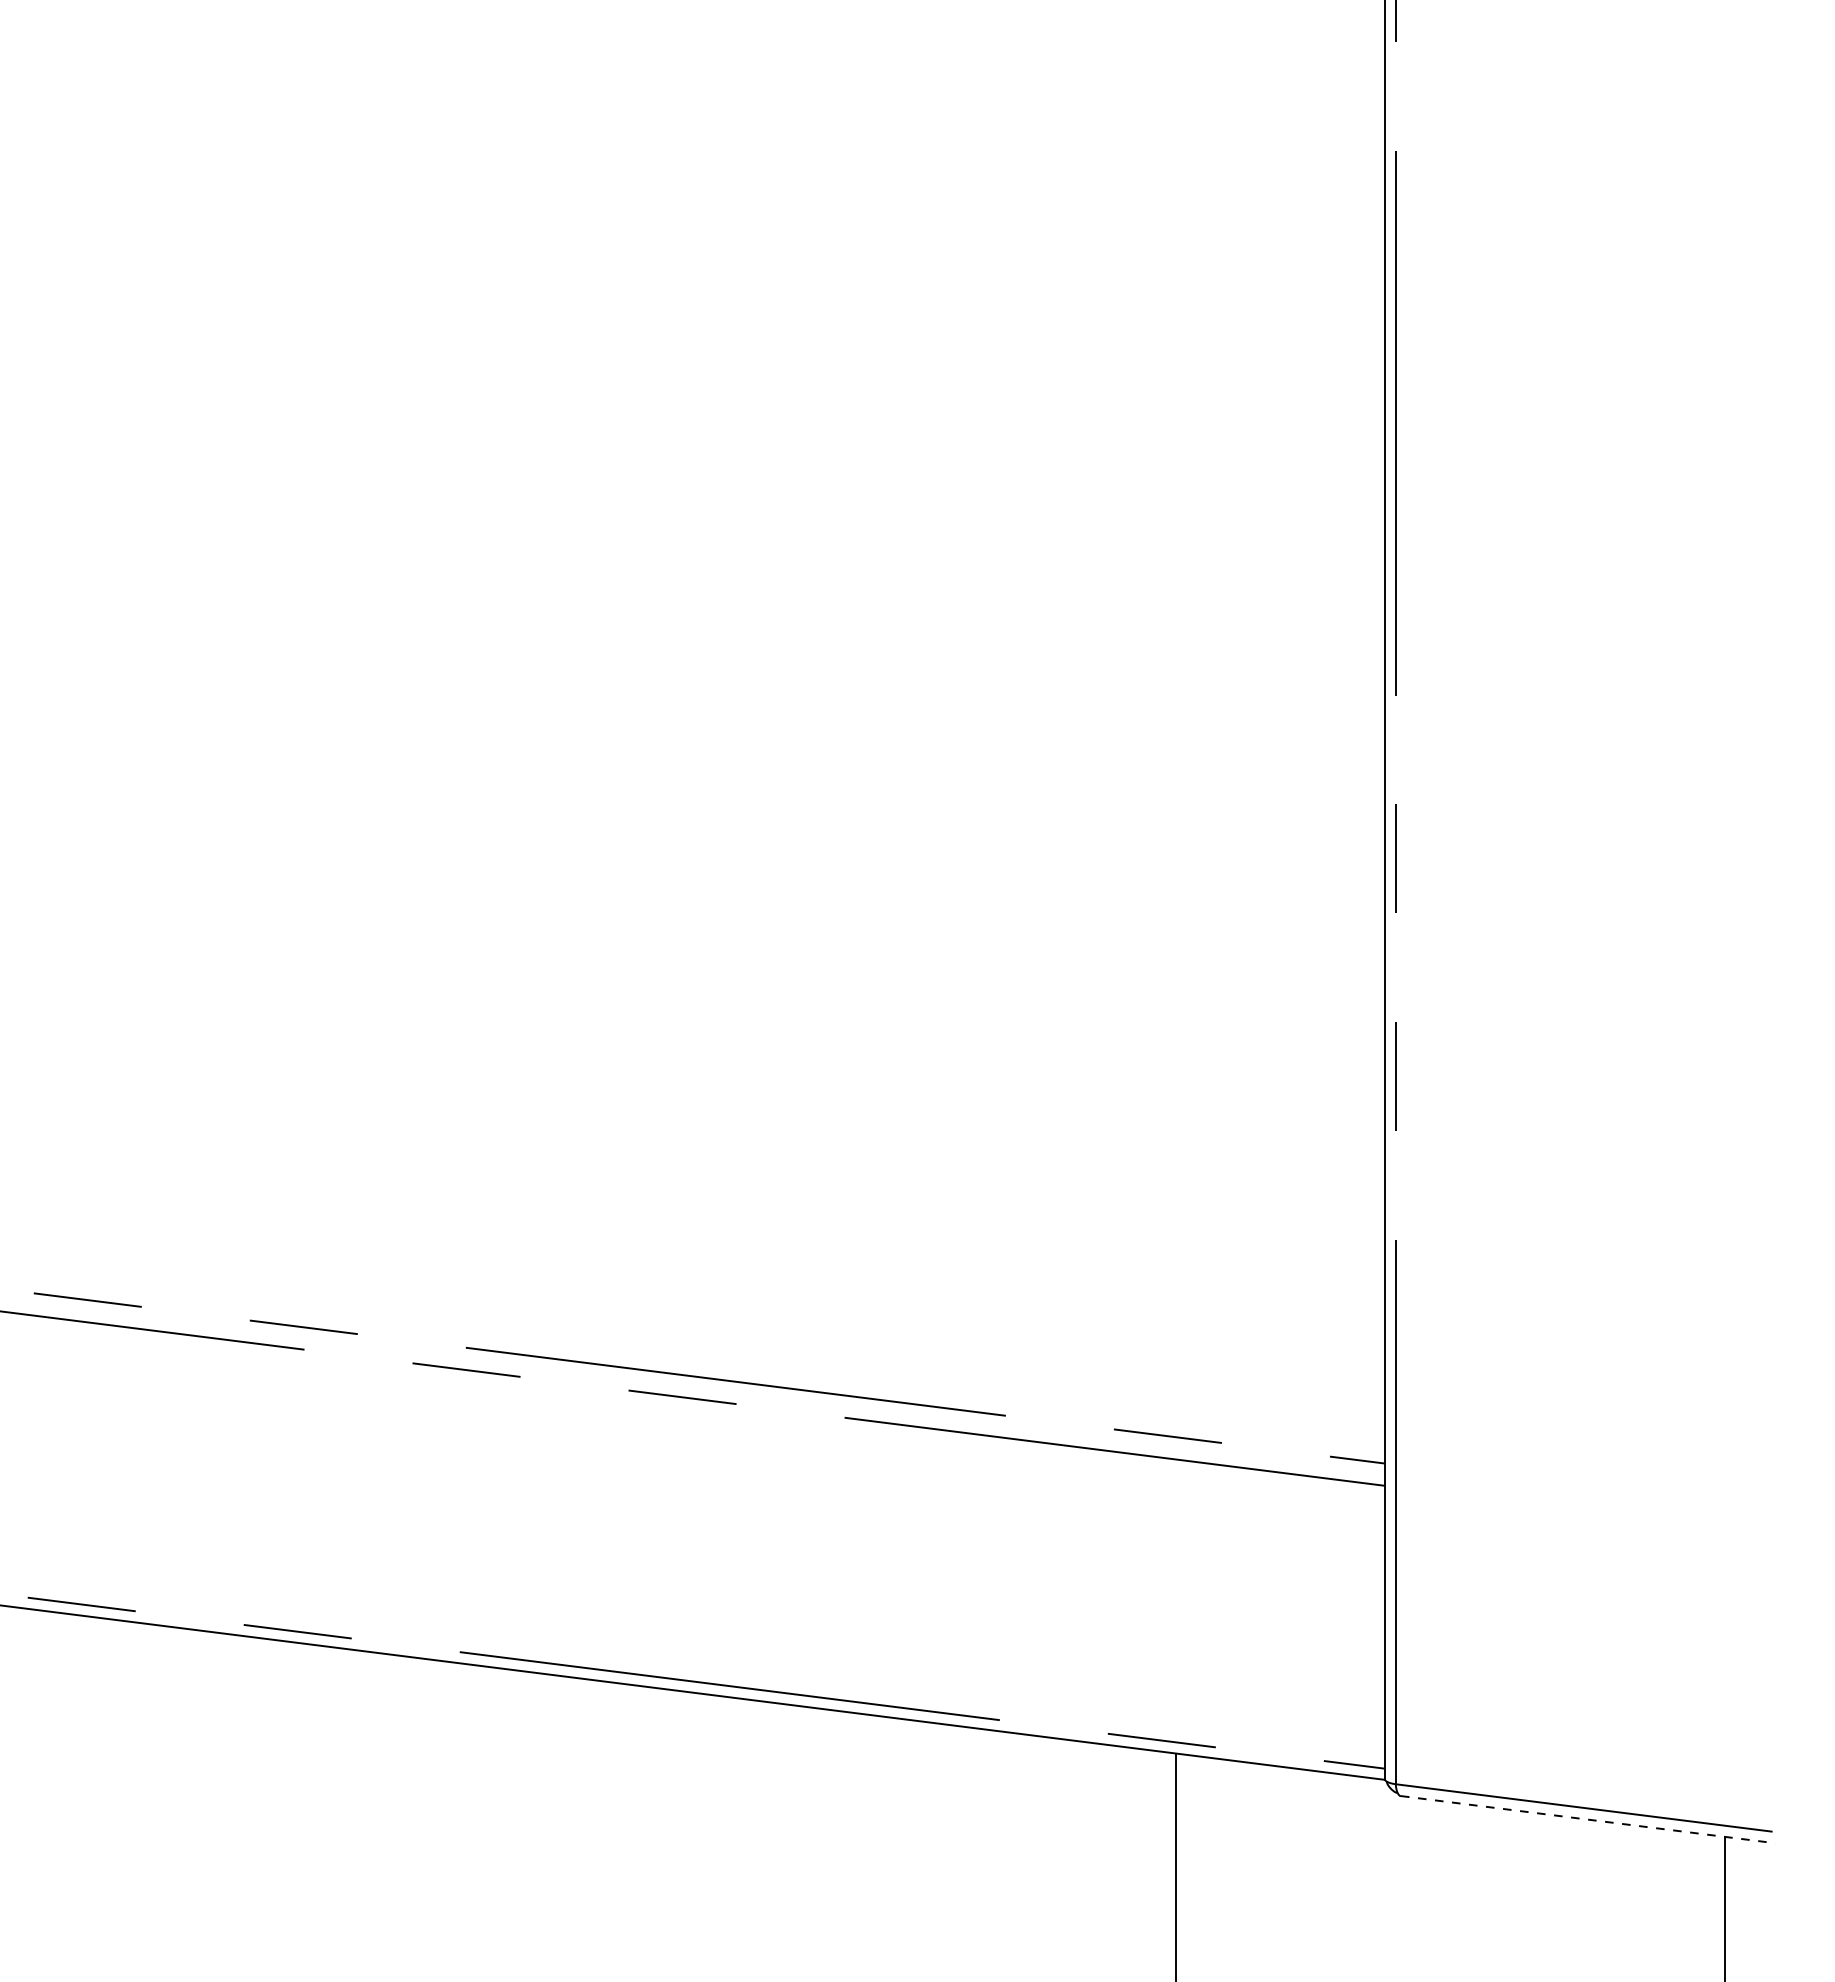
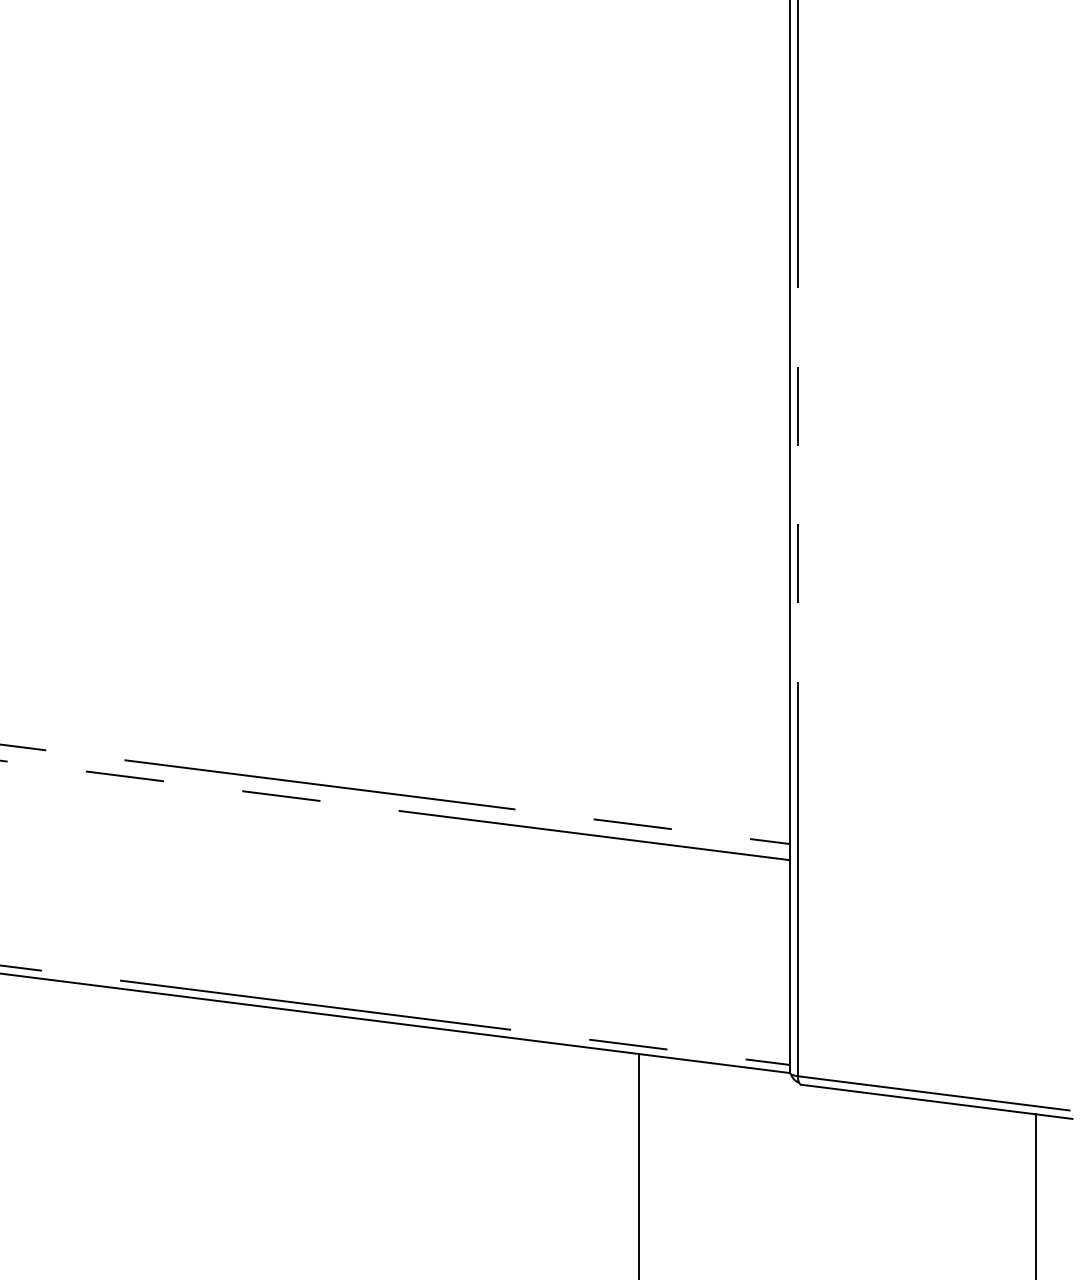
line: (1588, 1819) -> (937, 1101), dashed -> solid

